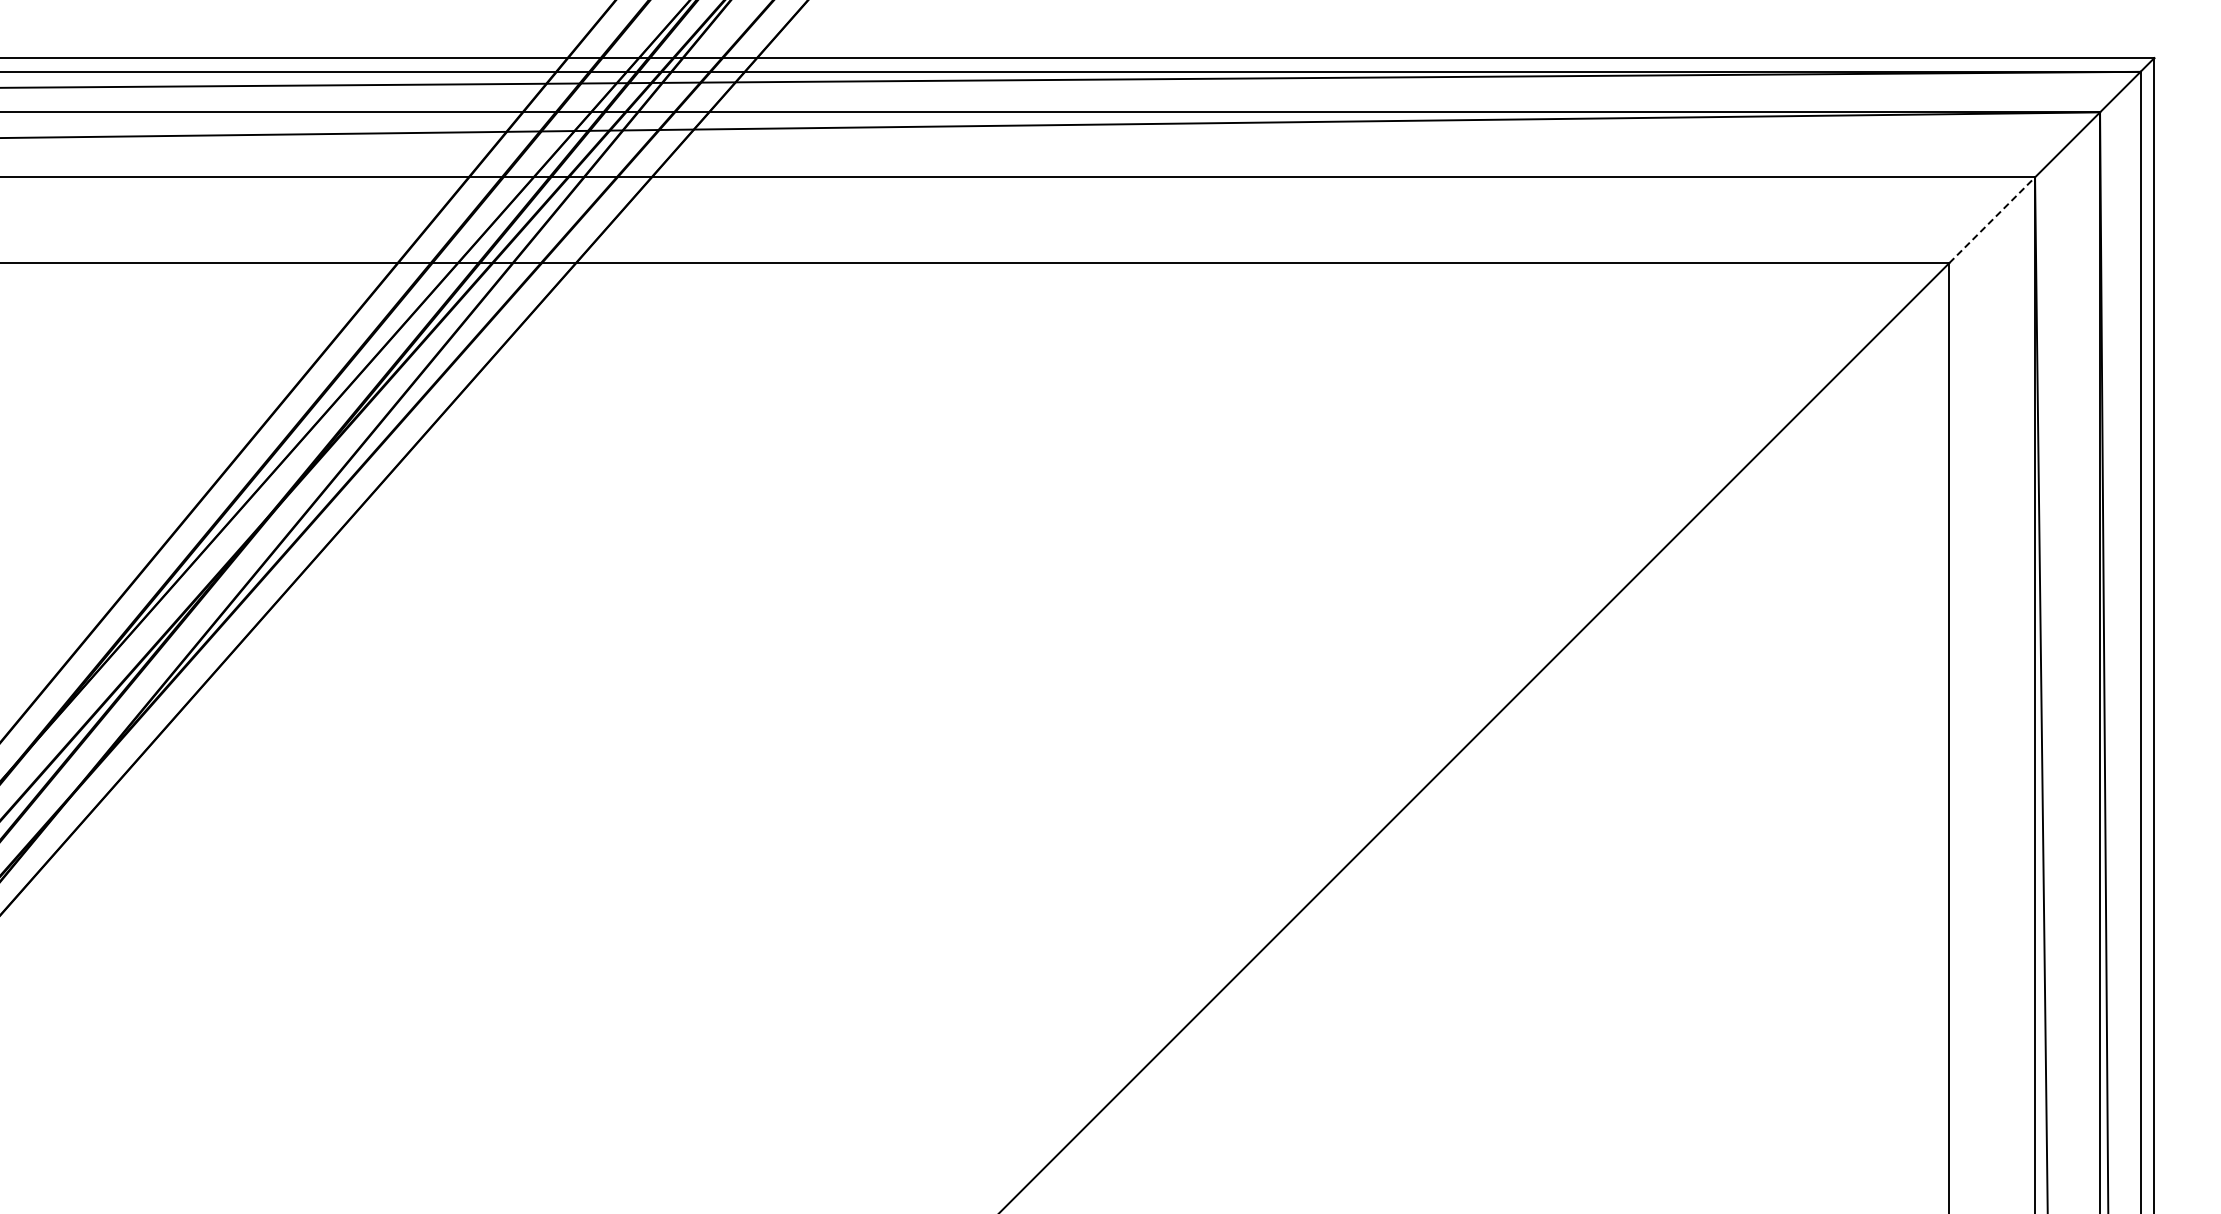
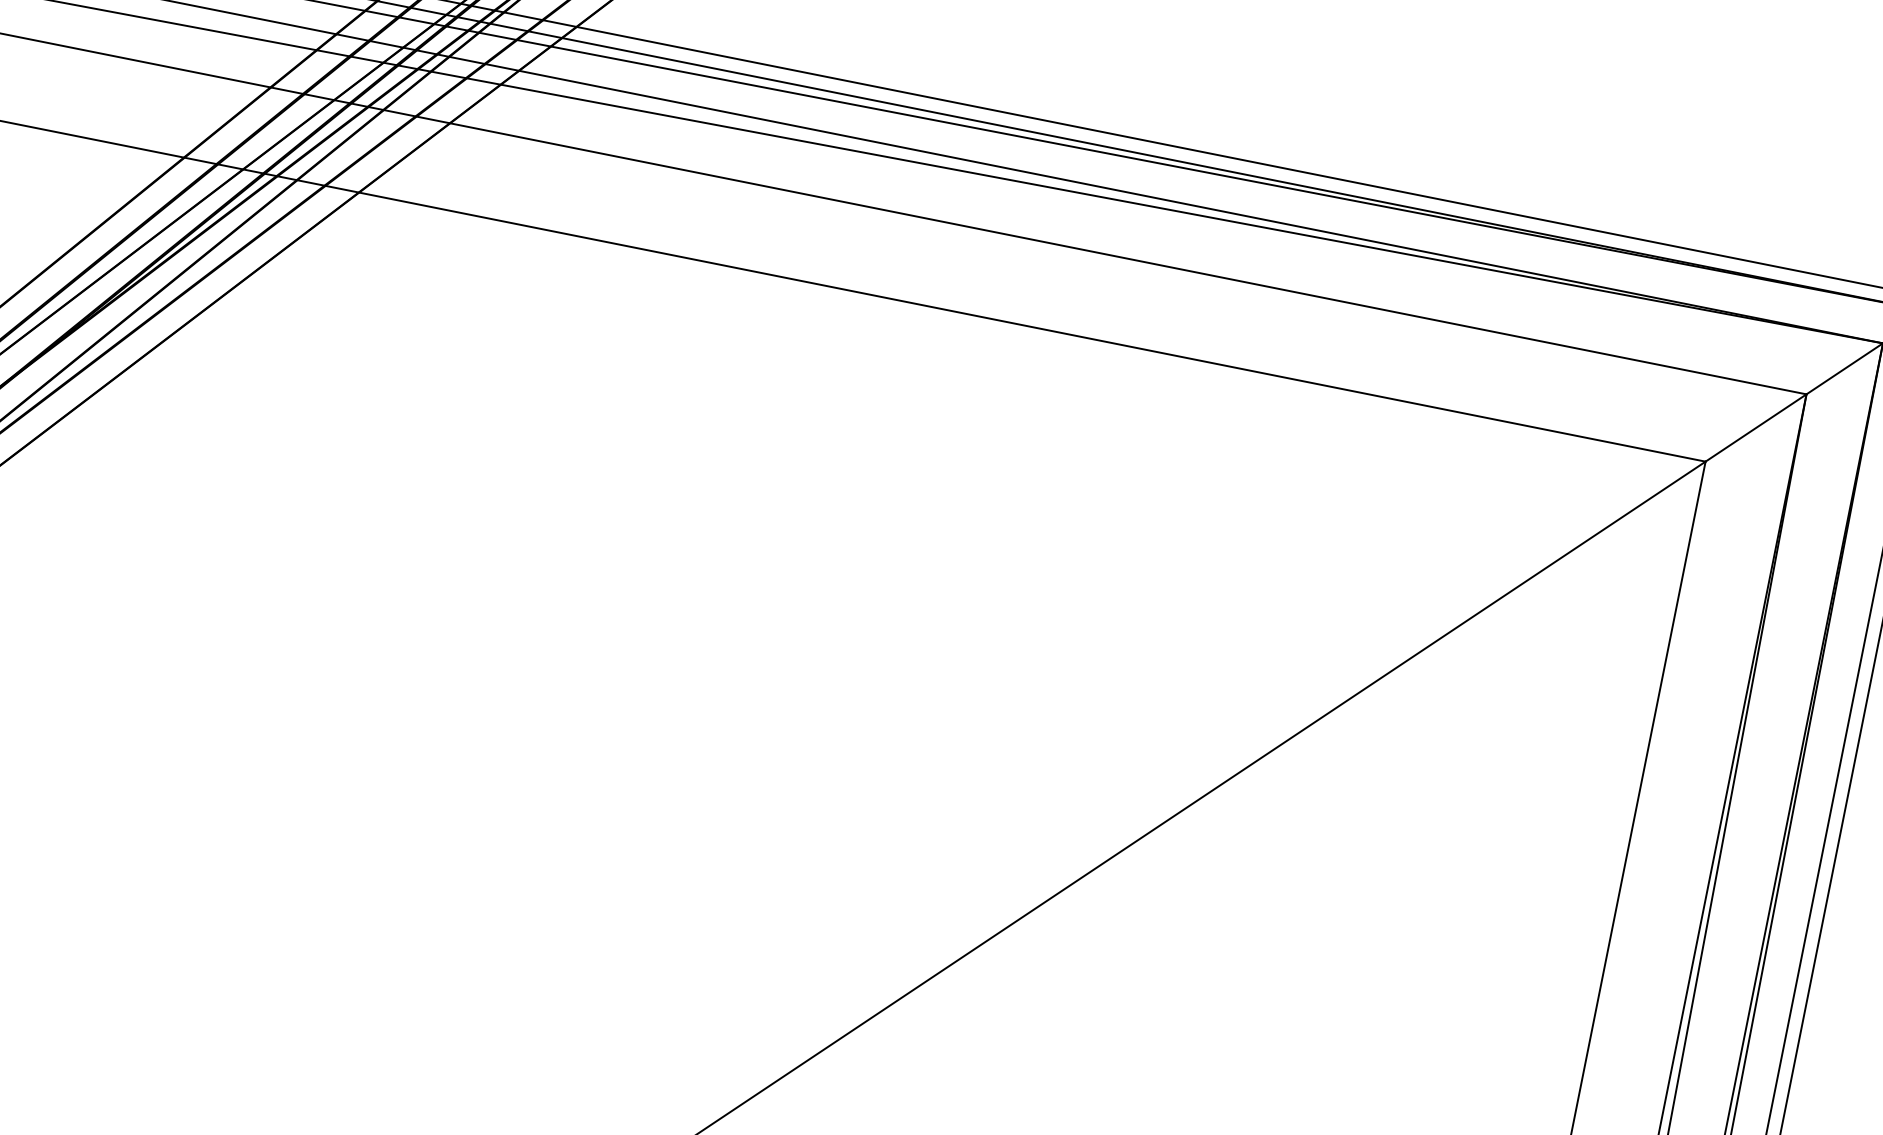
line: (1992, 220) -> (1756, 428), dashed -> solid

